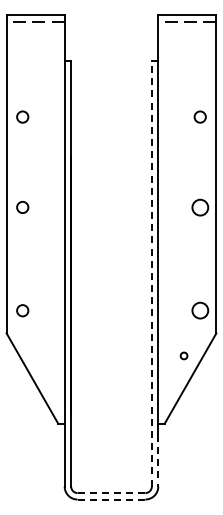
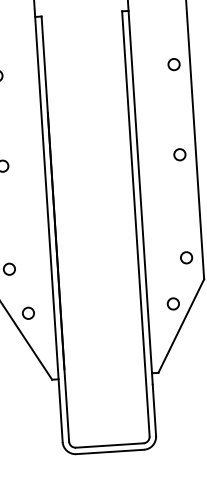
circle: (199, 206) -> (179, 153), size x0.71
line: (151, 273) -> (135, 223), dashed -> solid
circle: (199, 310) -> (185, 257), size x0.71
circle: (38, 355) -> (28, 312), added
circle: (183, 355) -> (172, 303), size x1.67
line: (158, 460) -> (154, 409), dashed -> solid
line: (111, 493) -> (109, 445), dashed -> solid
line: (111, 499) -> (110, 451), dashed -> solid

